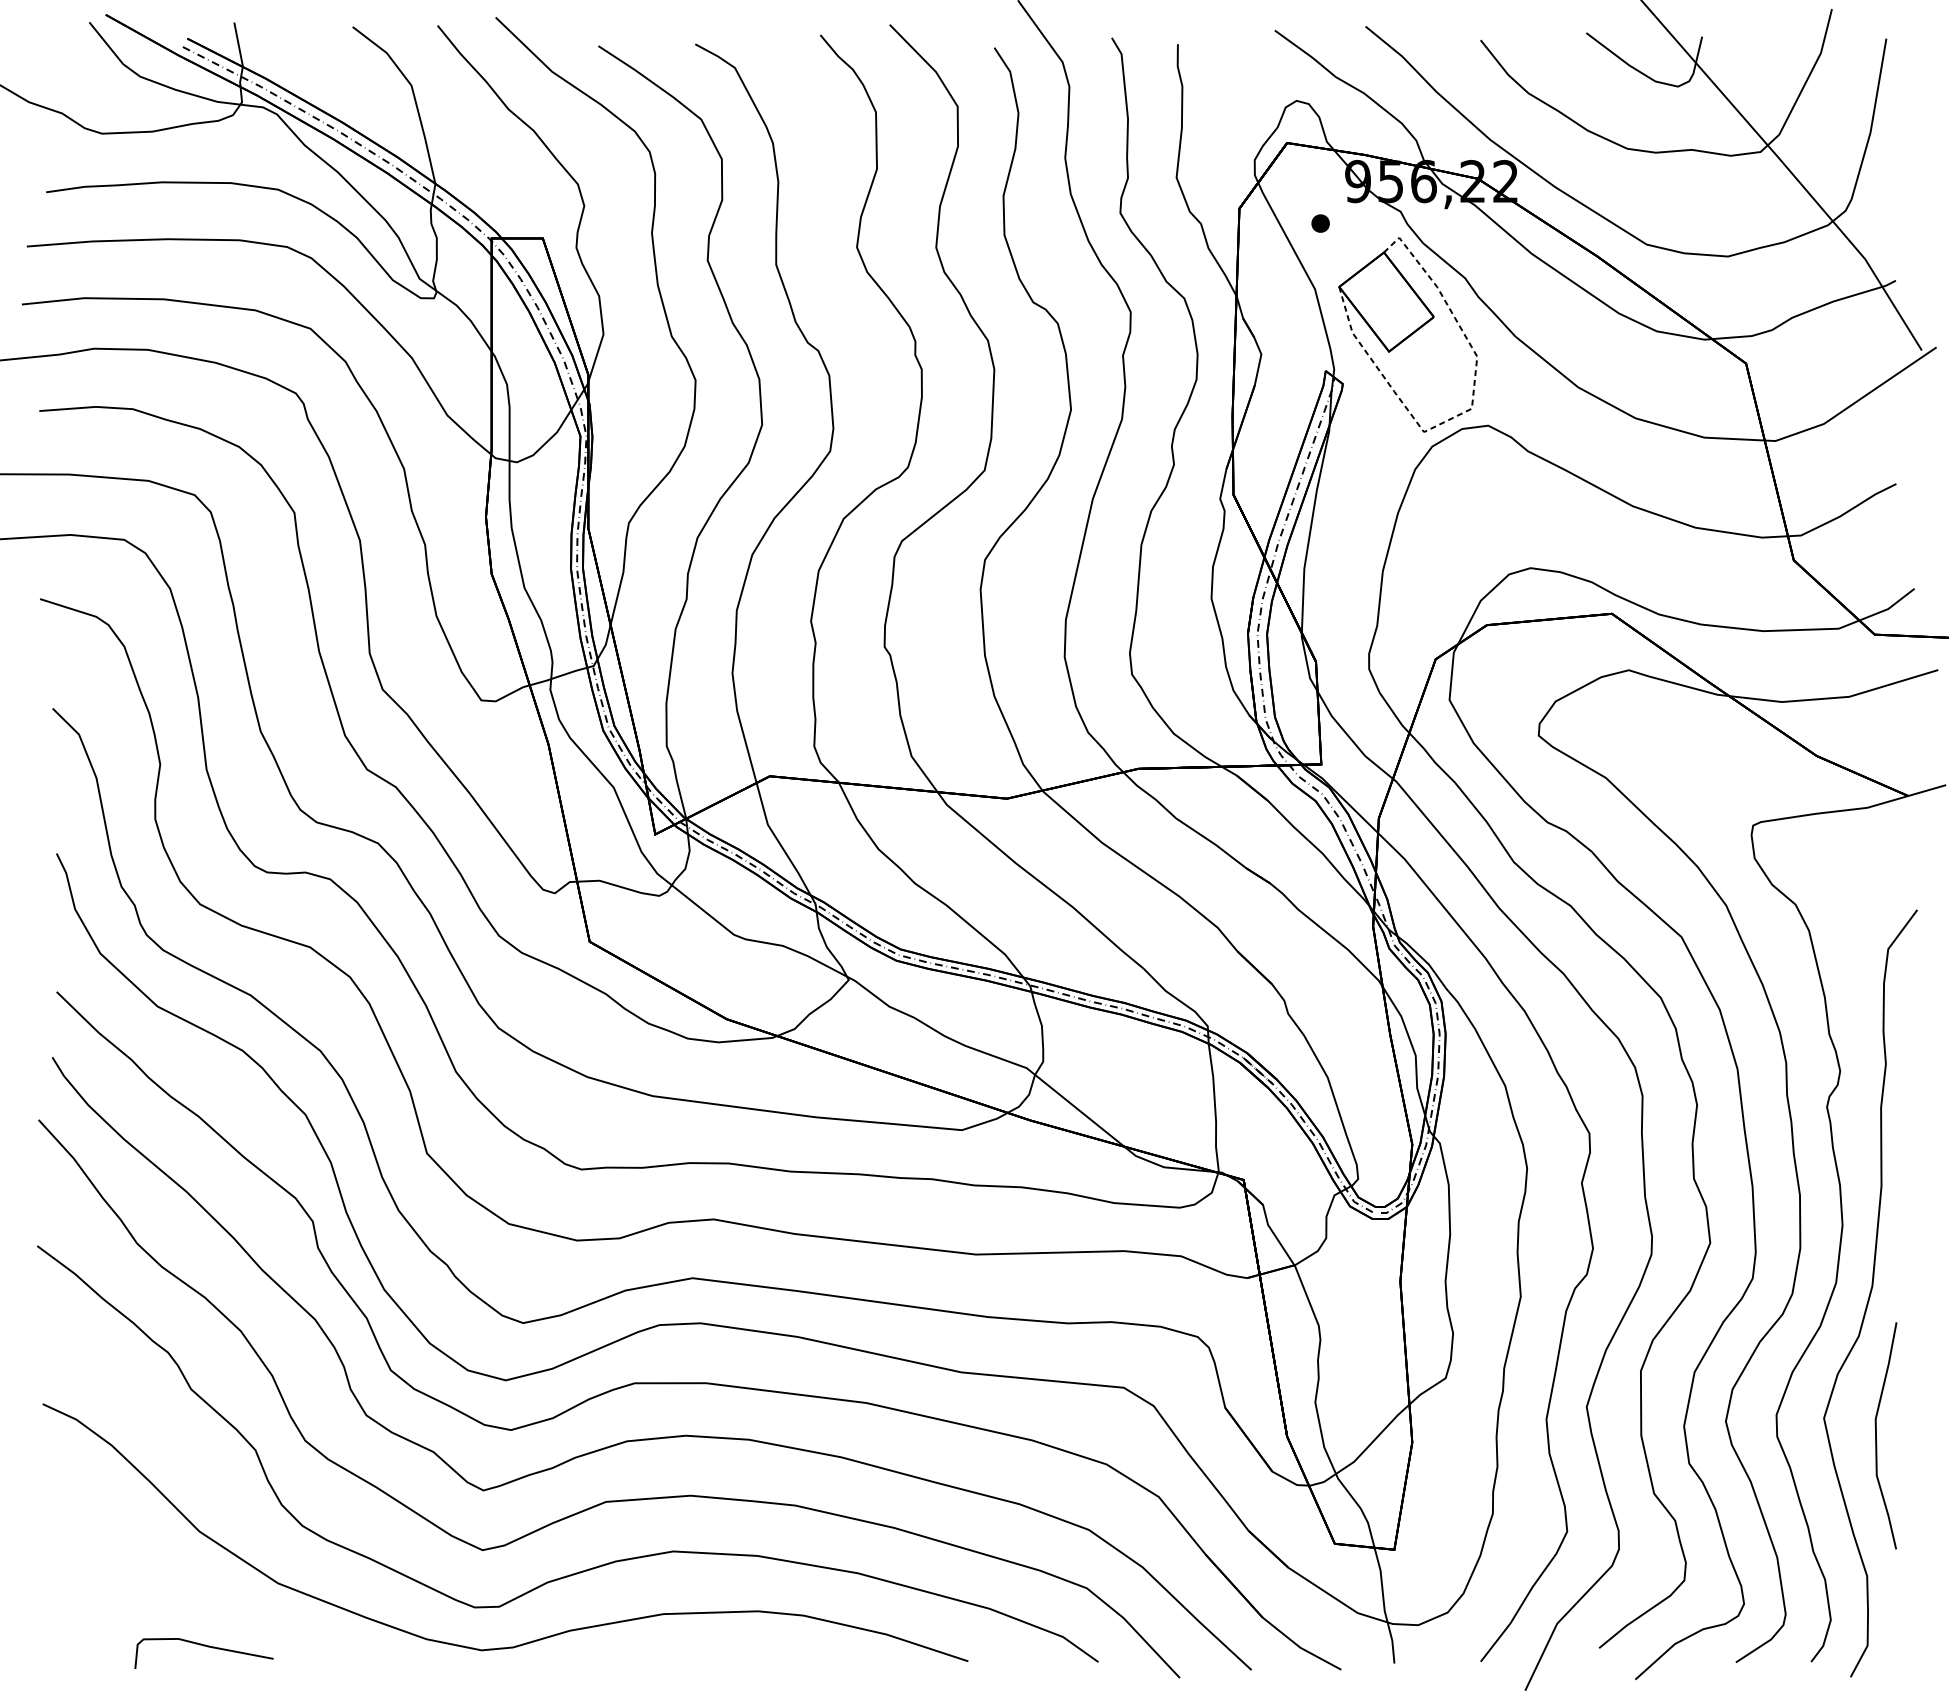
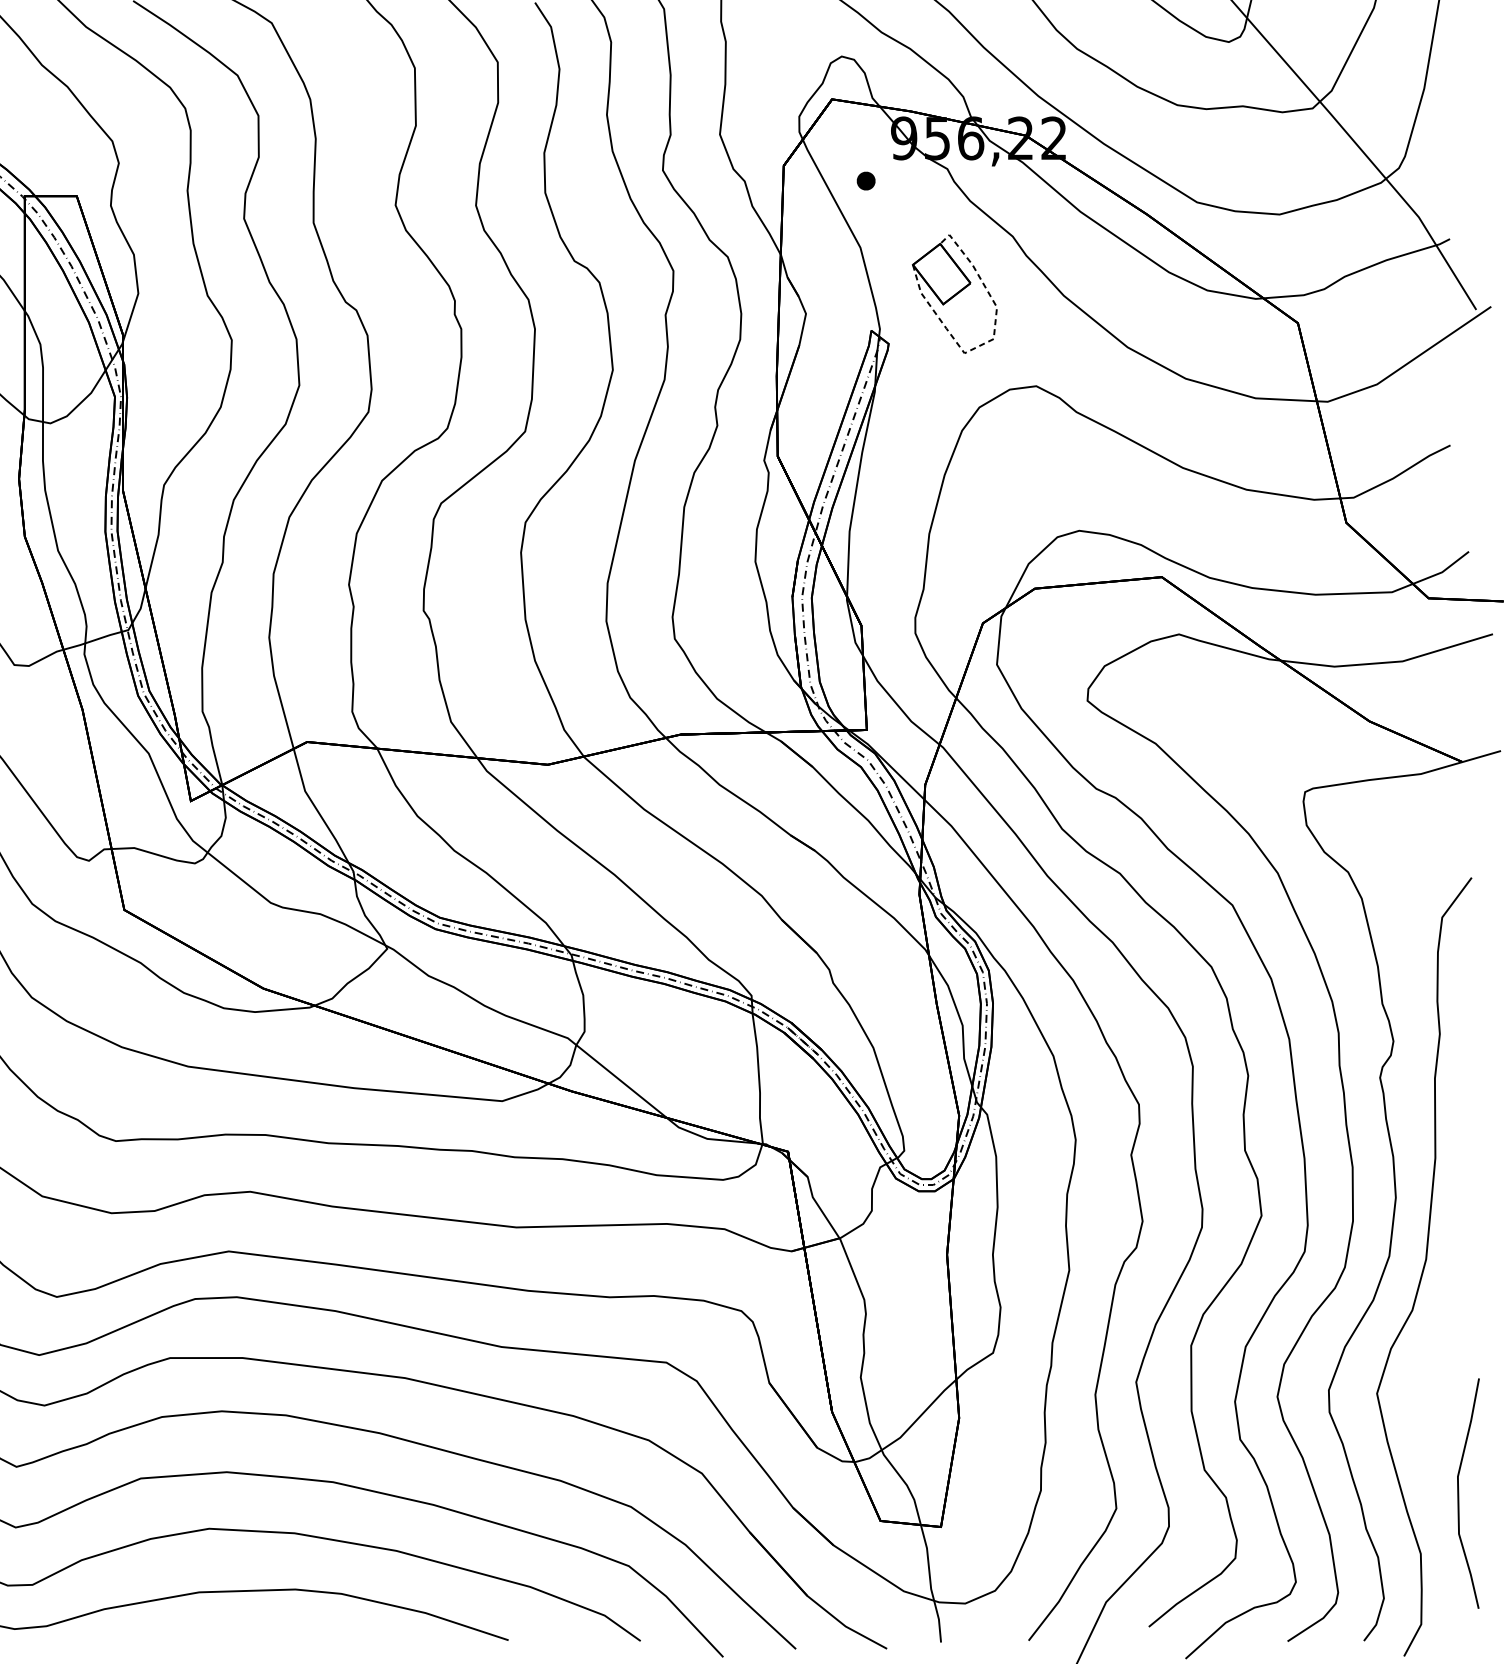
part: (1407, 334) -> (954, 293), size x0.6
curve: (1876, 1435) -> (1458, 1493), moved

